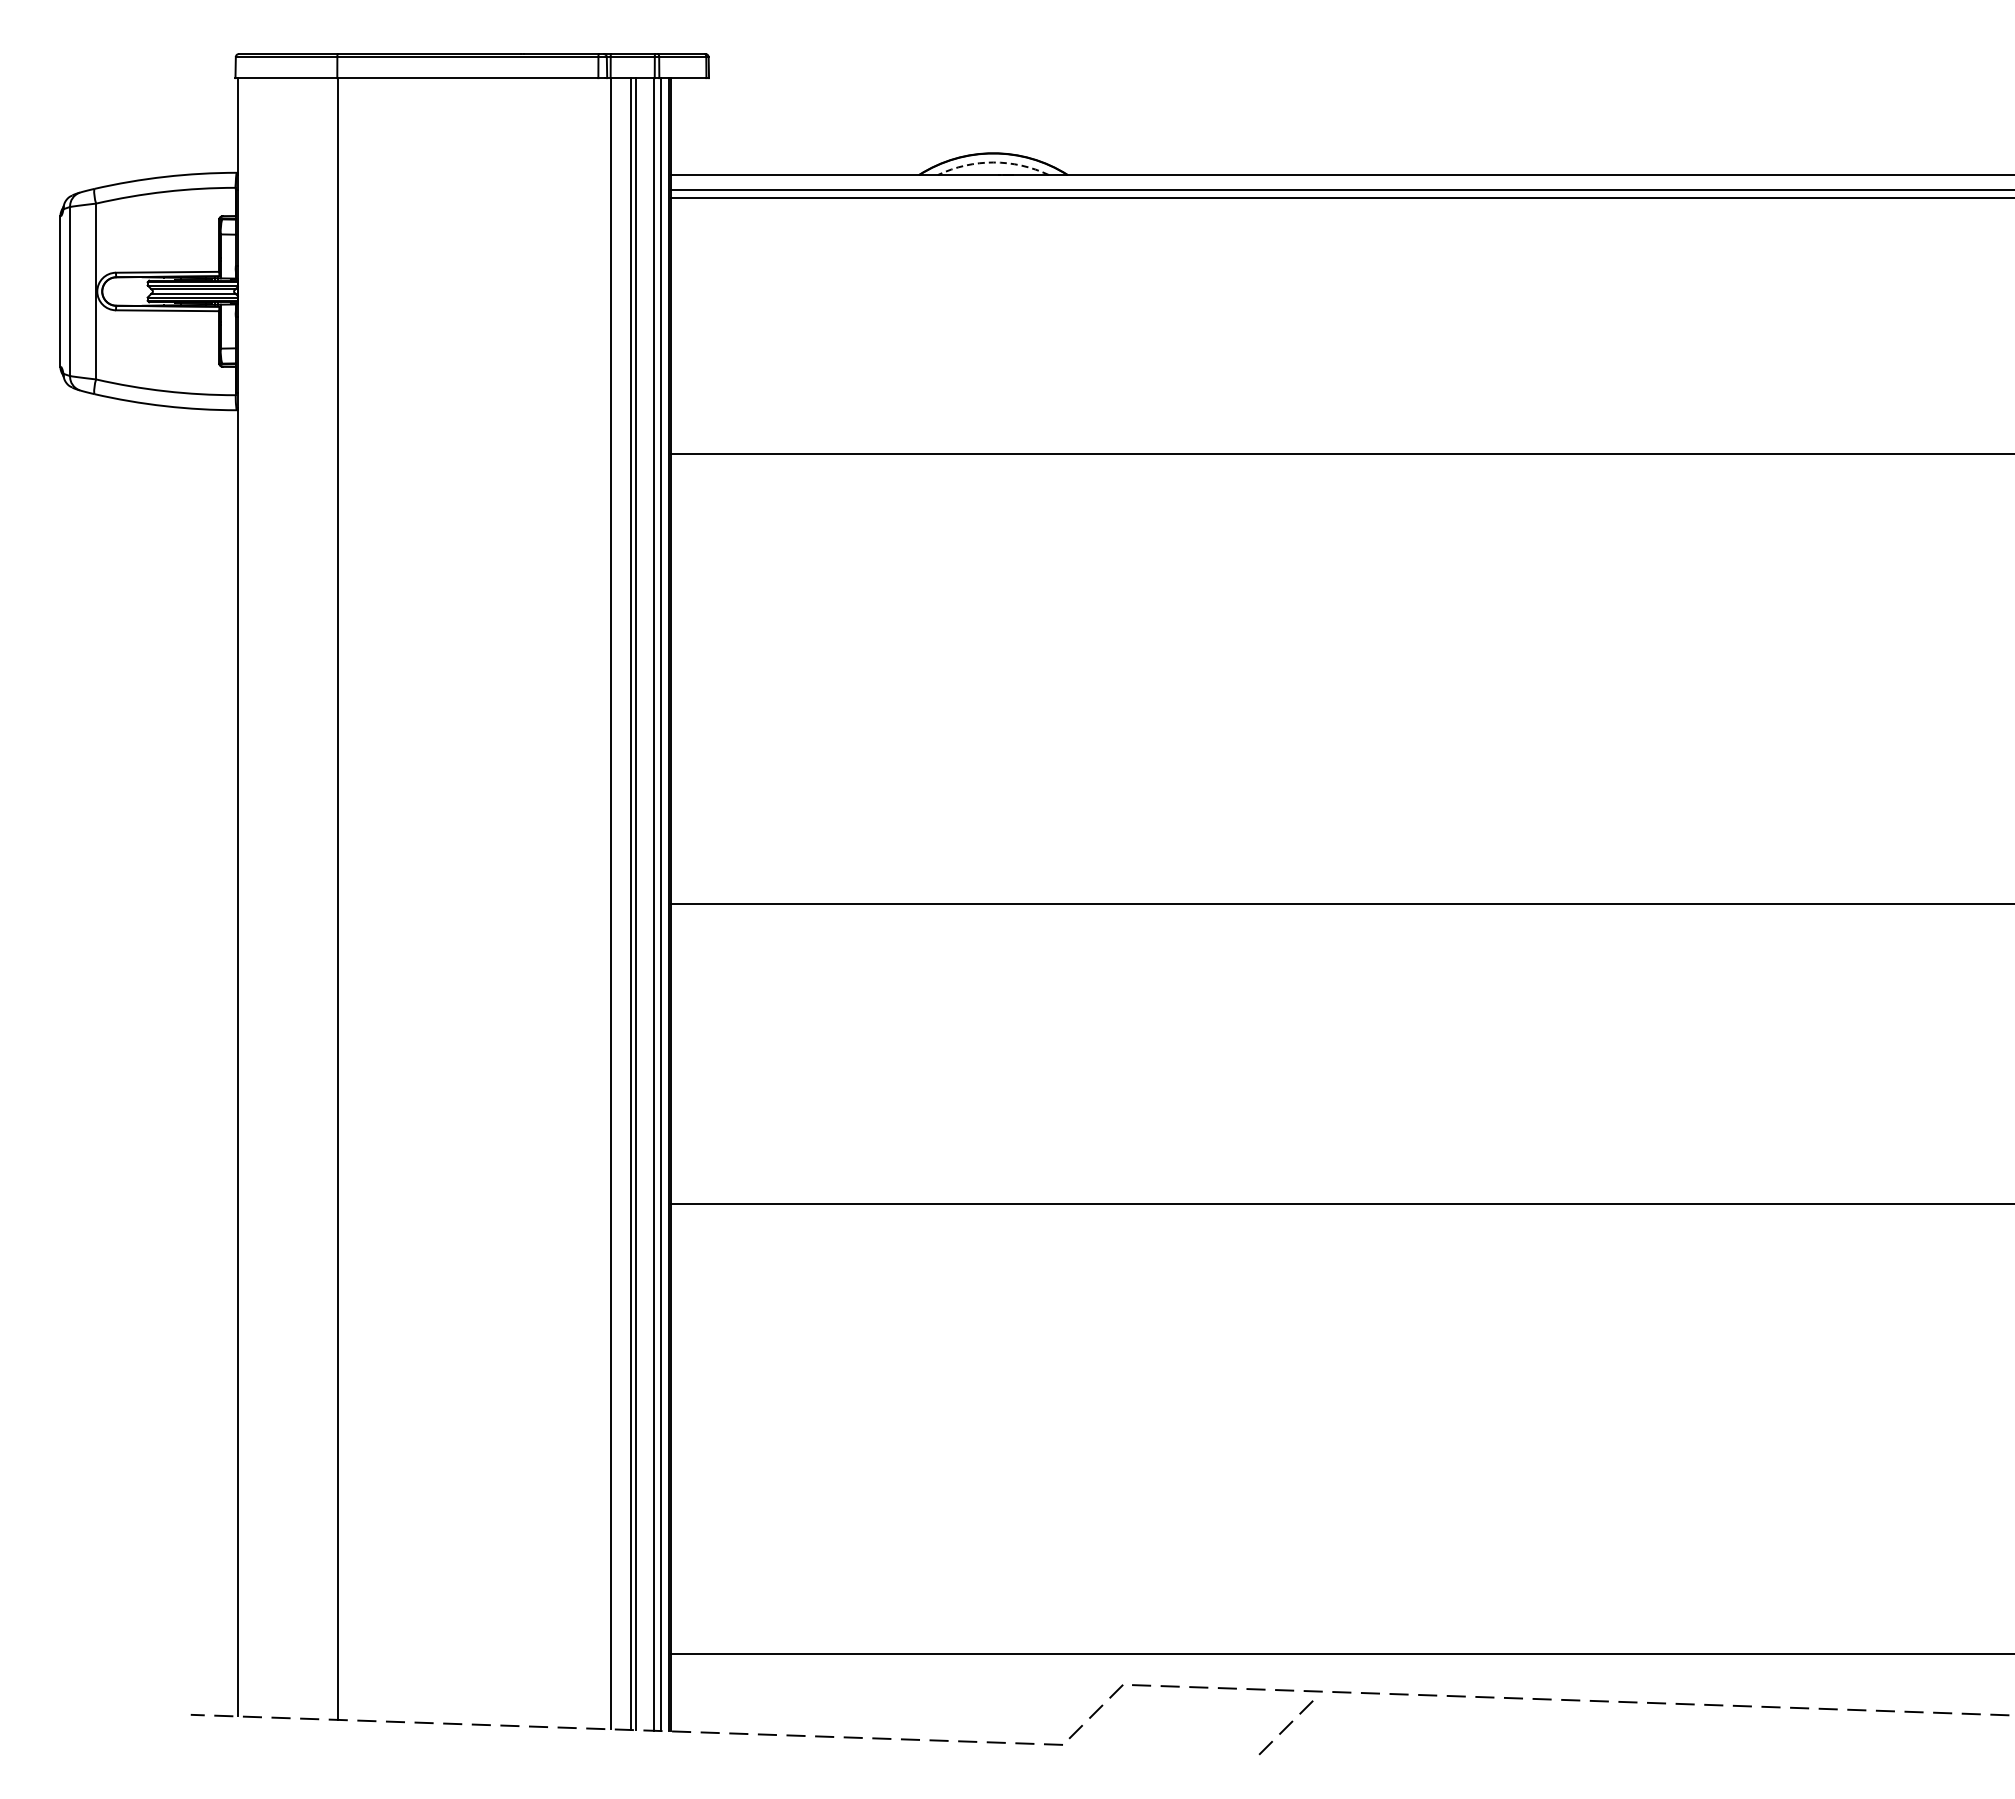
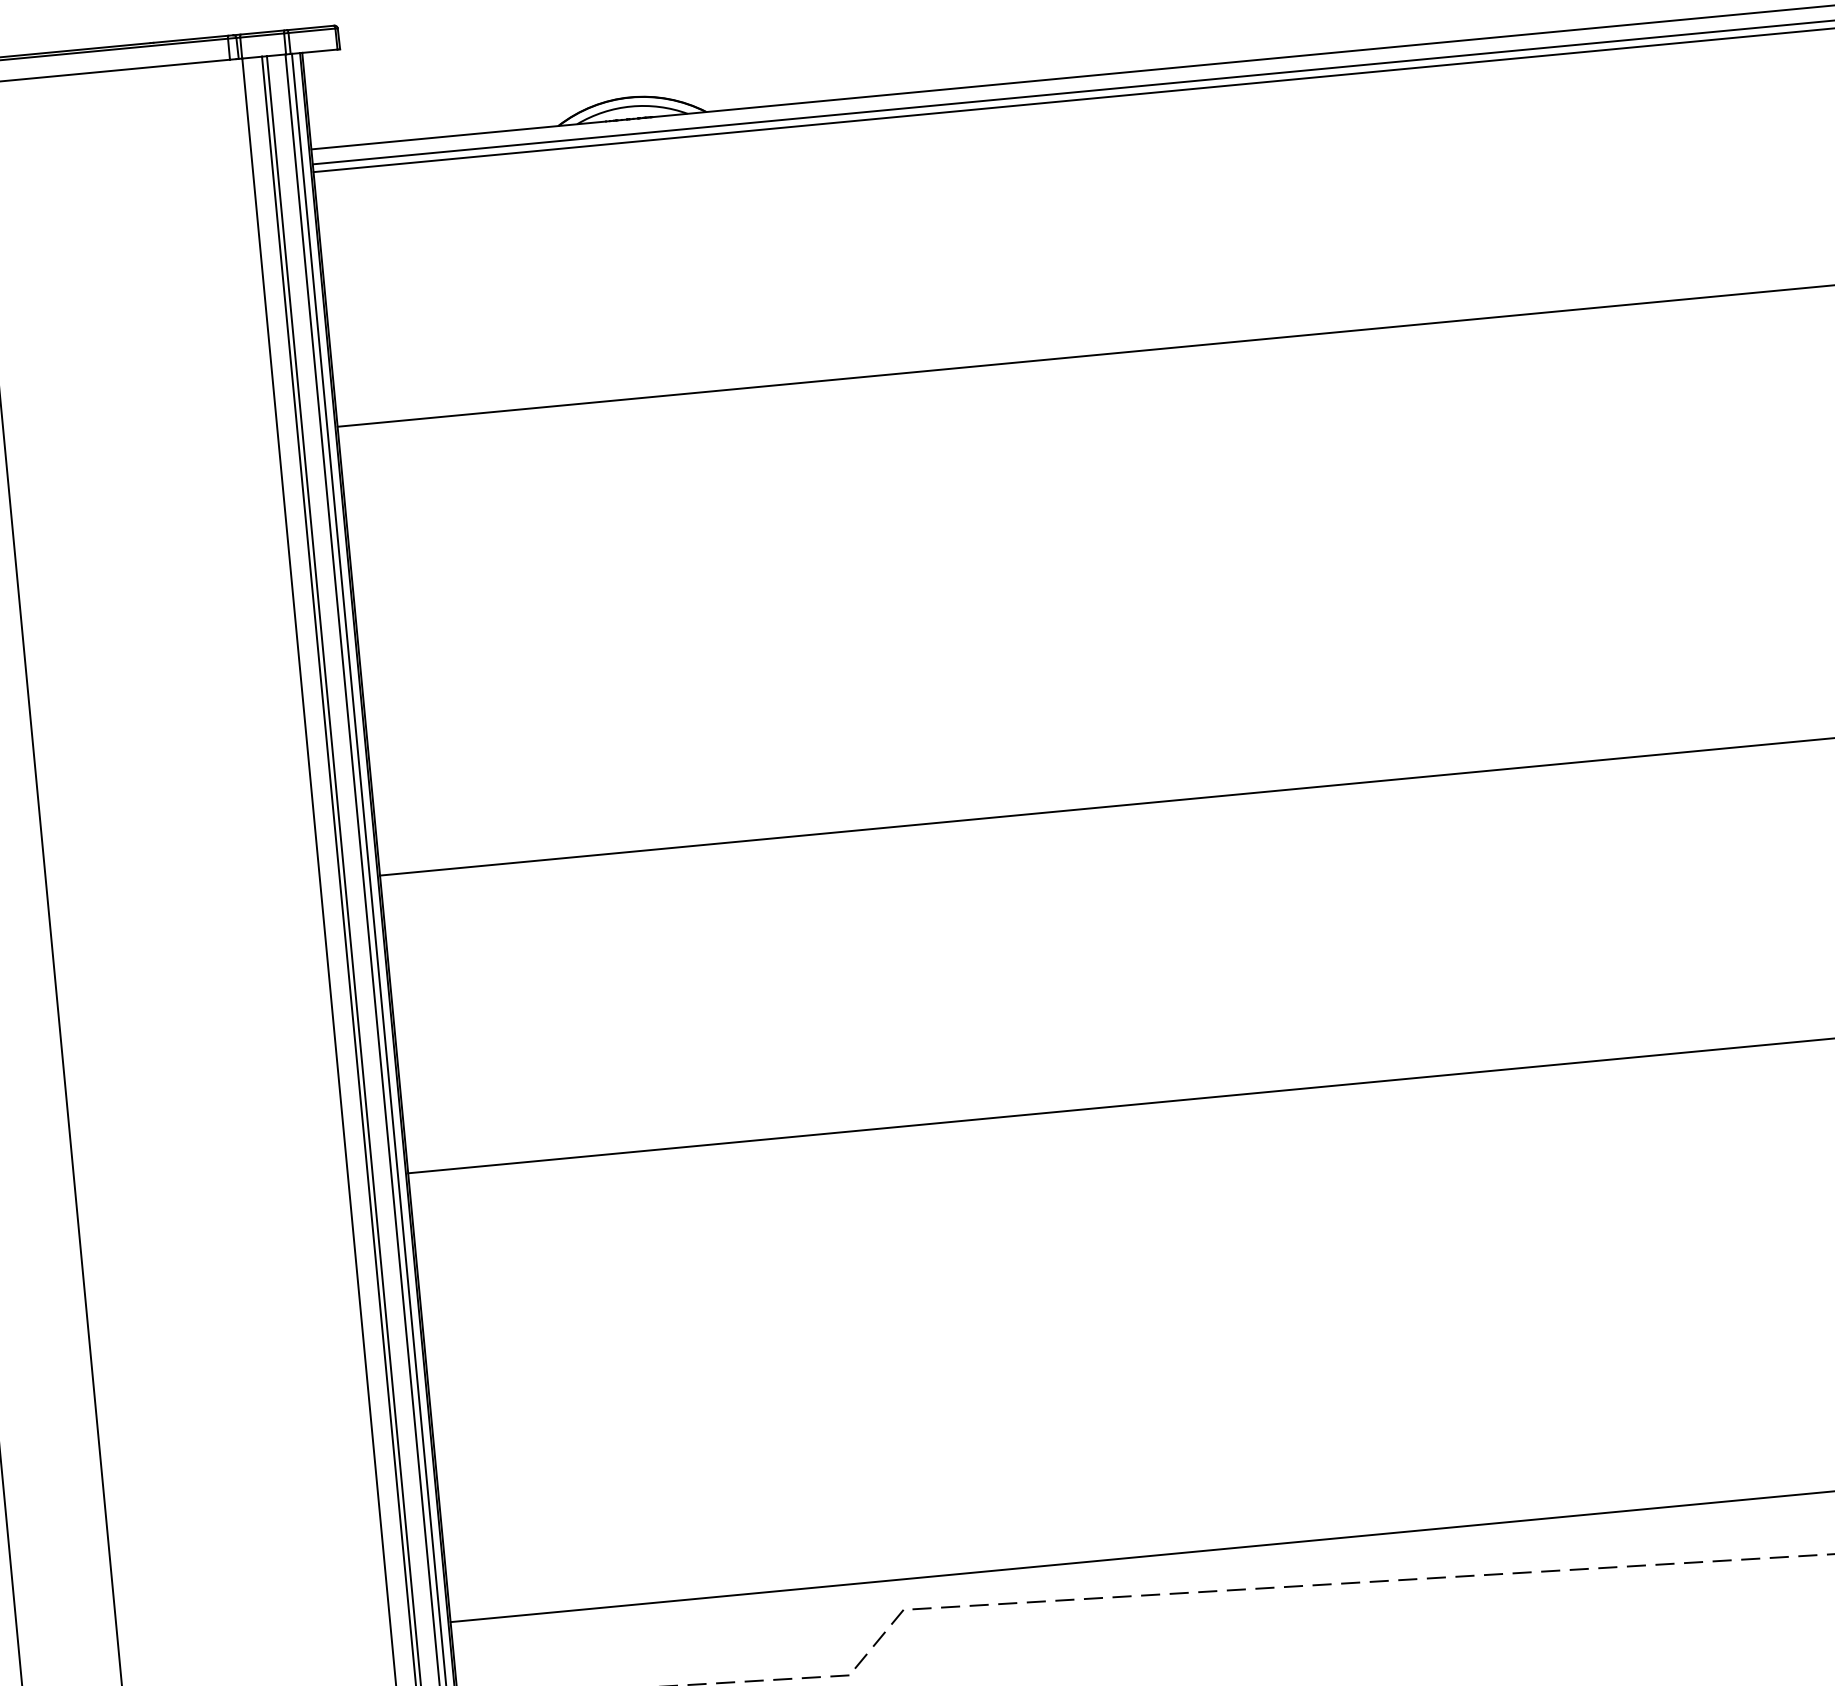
arc: (993, 162) -> (631, 106), dashed -> solid
line: (1285, 1727) -> (1069, 1637), removed

